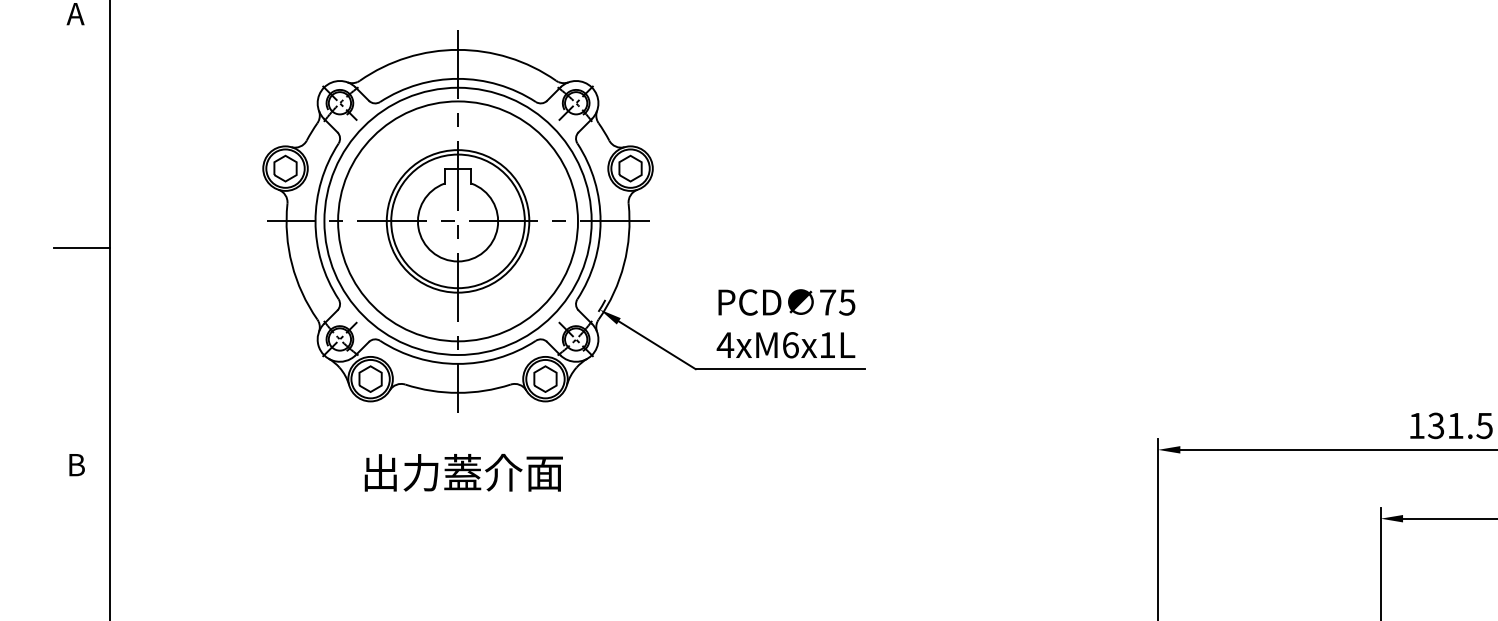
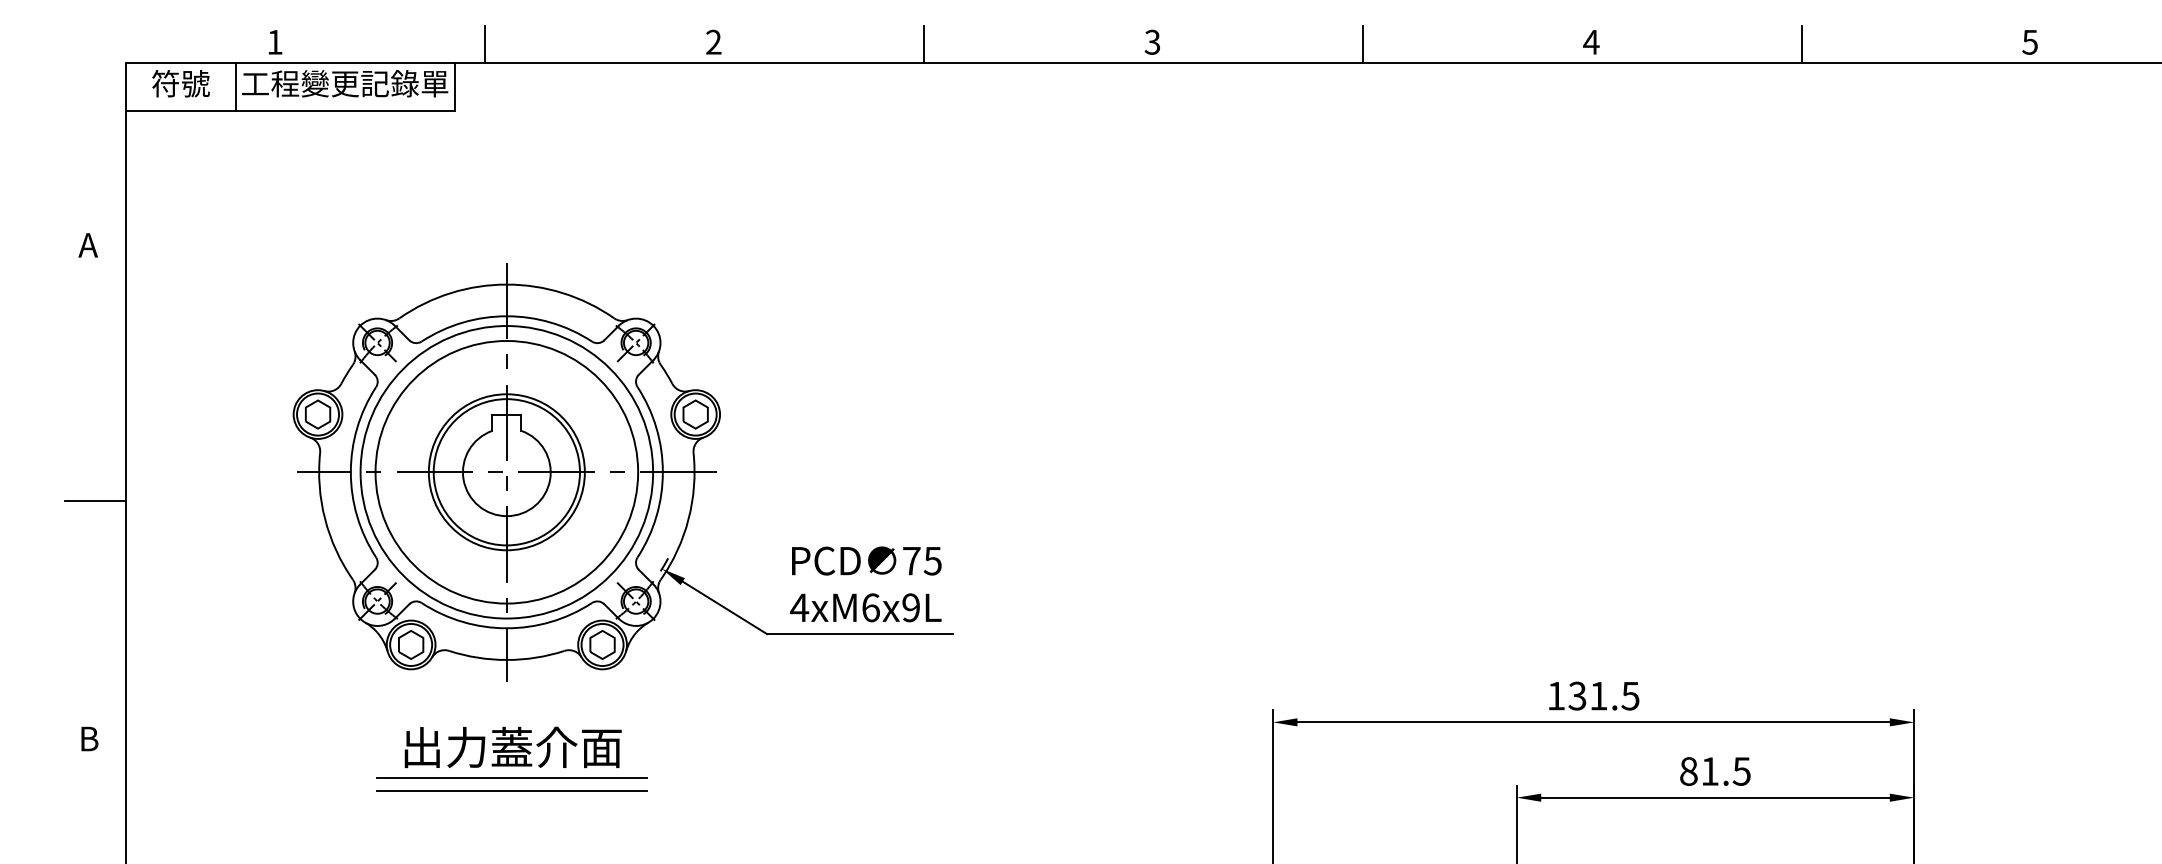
text: (826, 344) -> (910, 607), 4xM6x1L -> 4xM6x9L
line: (462, 501) -> (511, 778), added
line: (462, 512) -> (511, 790), added

